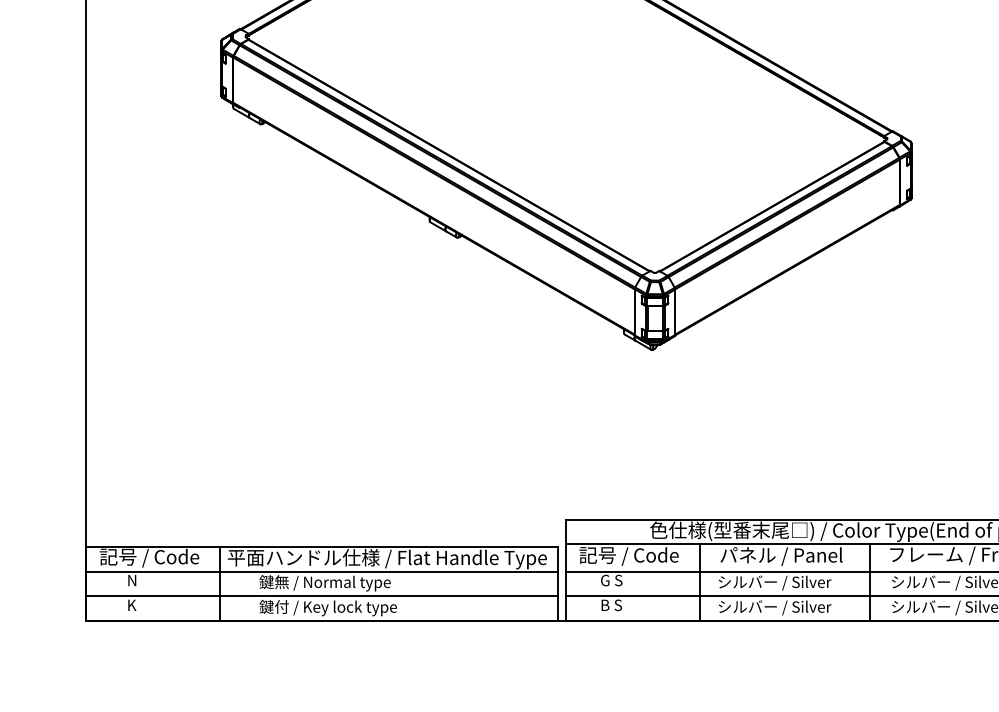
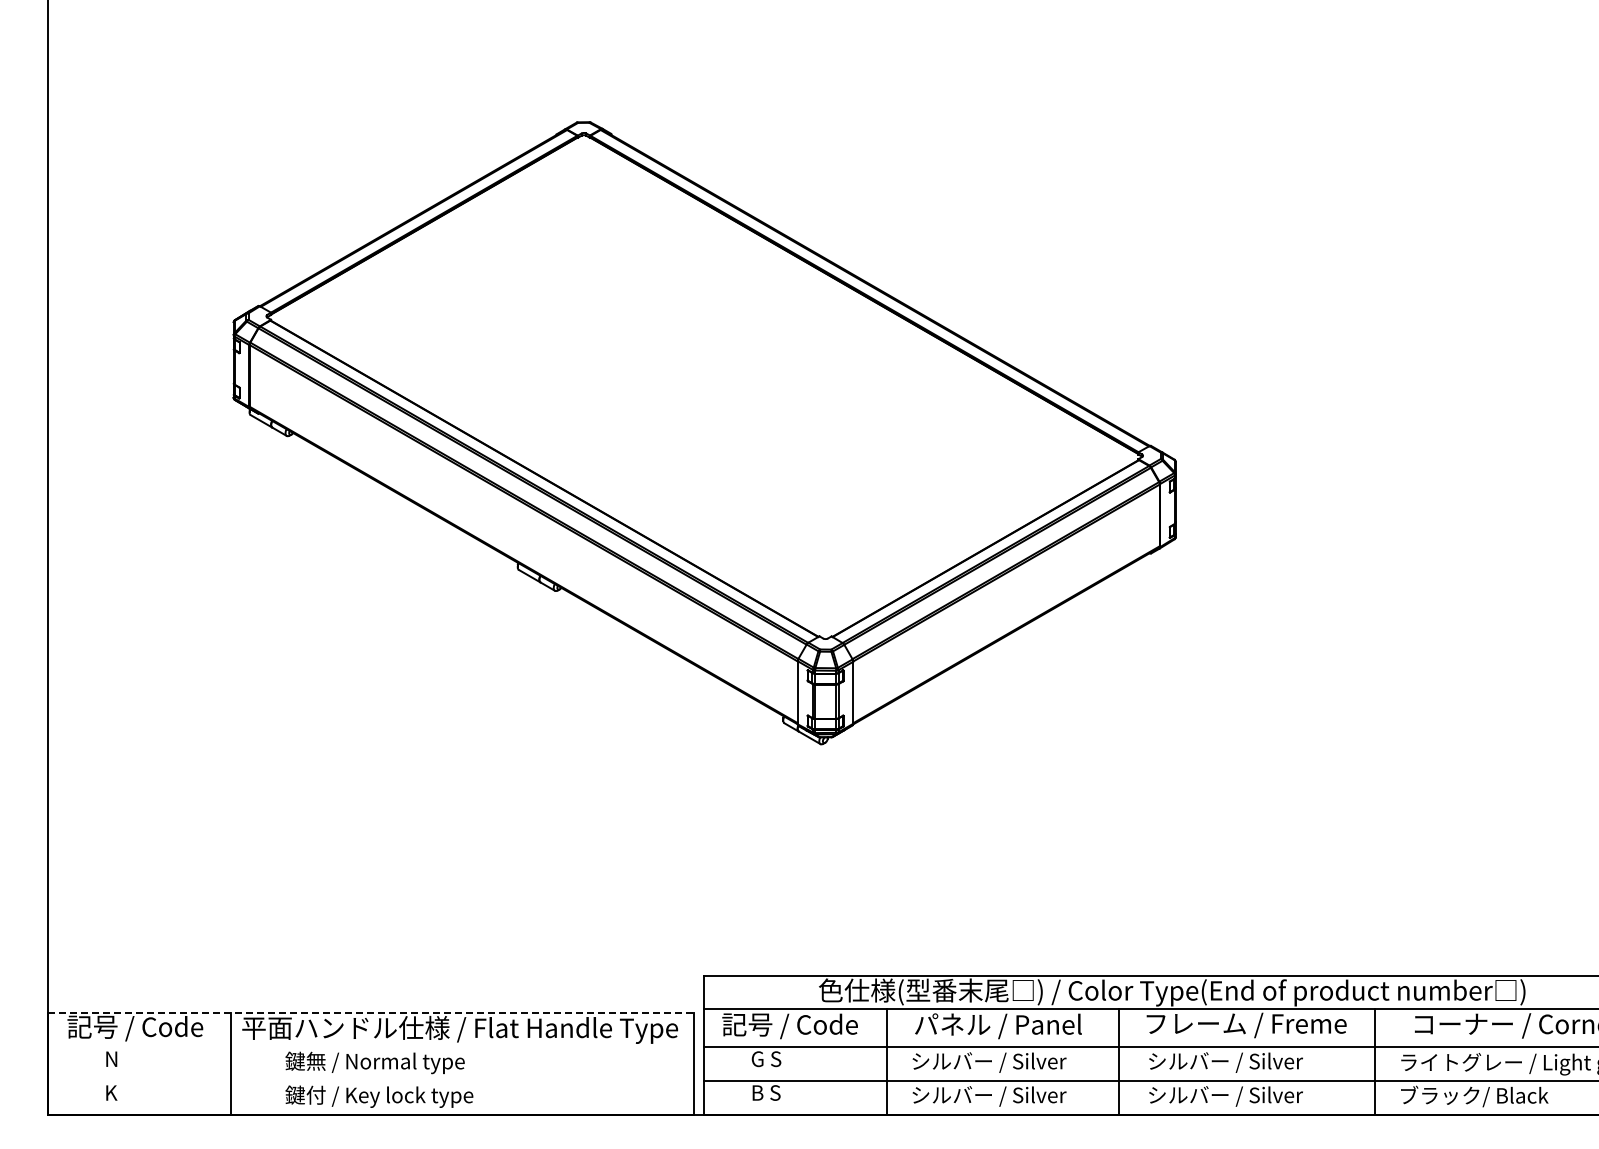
line: (321, 547) -> (370, 1013), solid -> dashed
line: (321, 571) -> (370, 1046), removed
line: (321, 596) -> (370, 1080), removed

